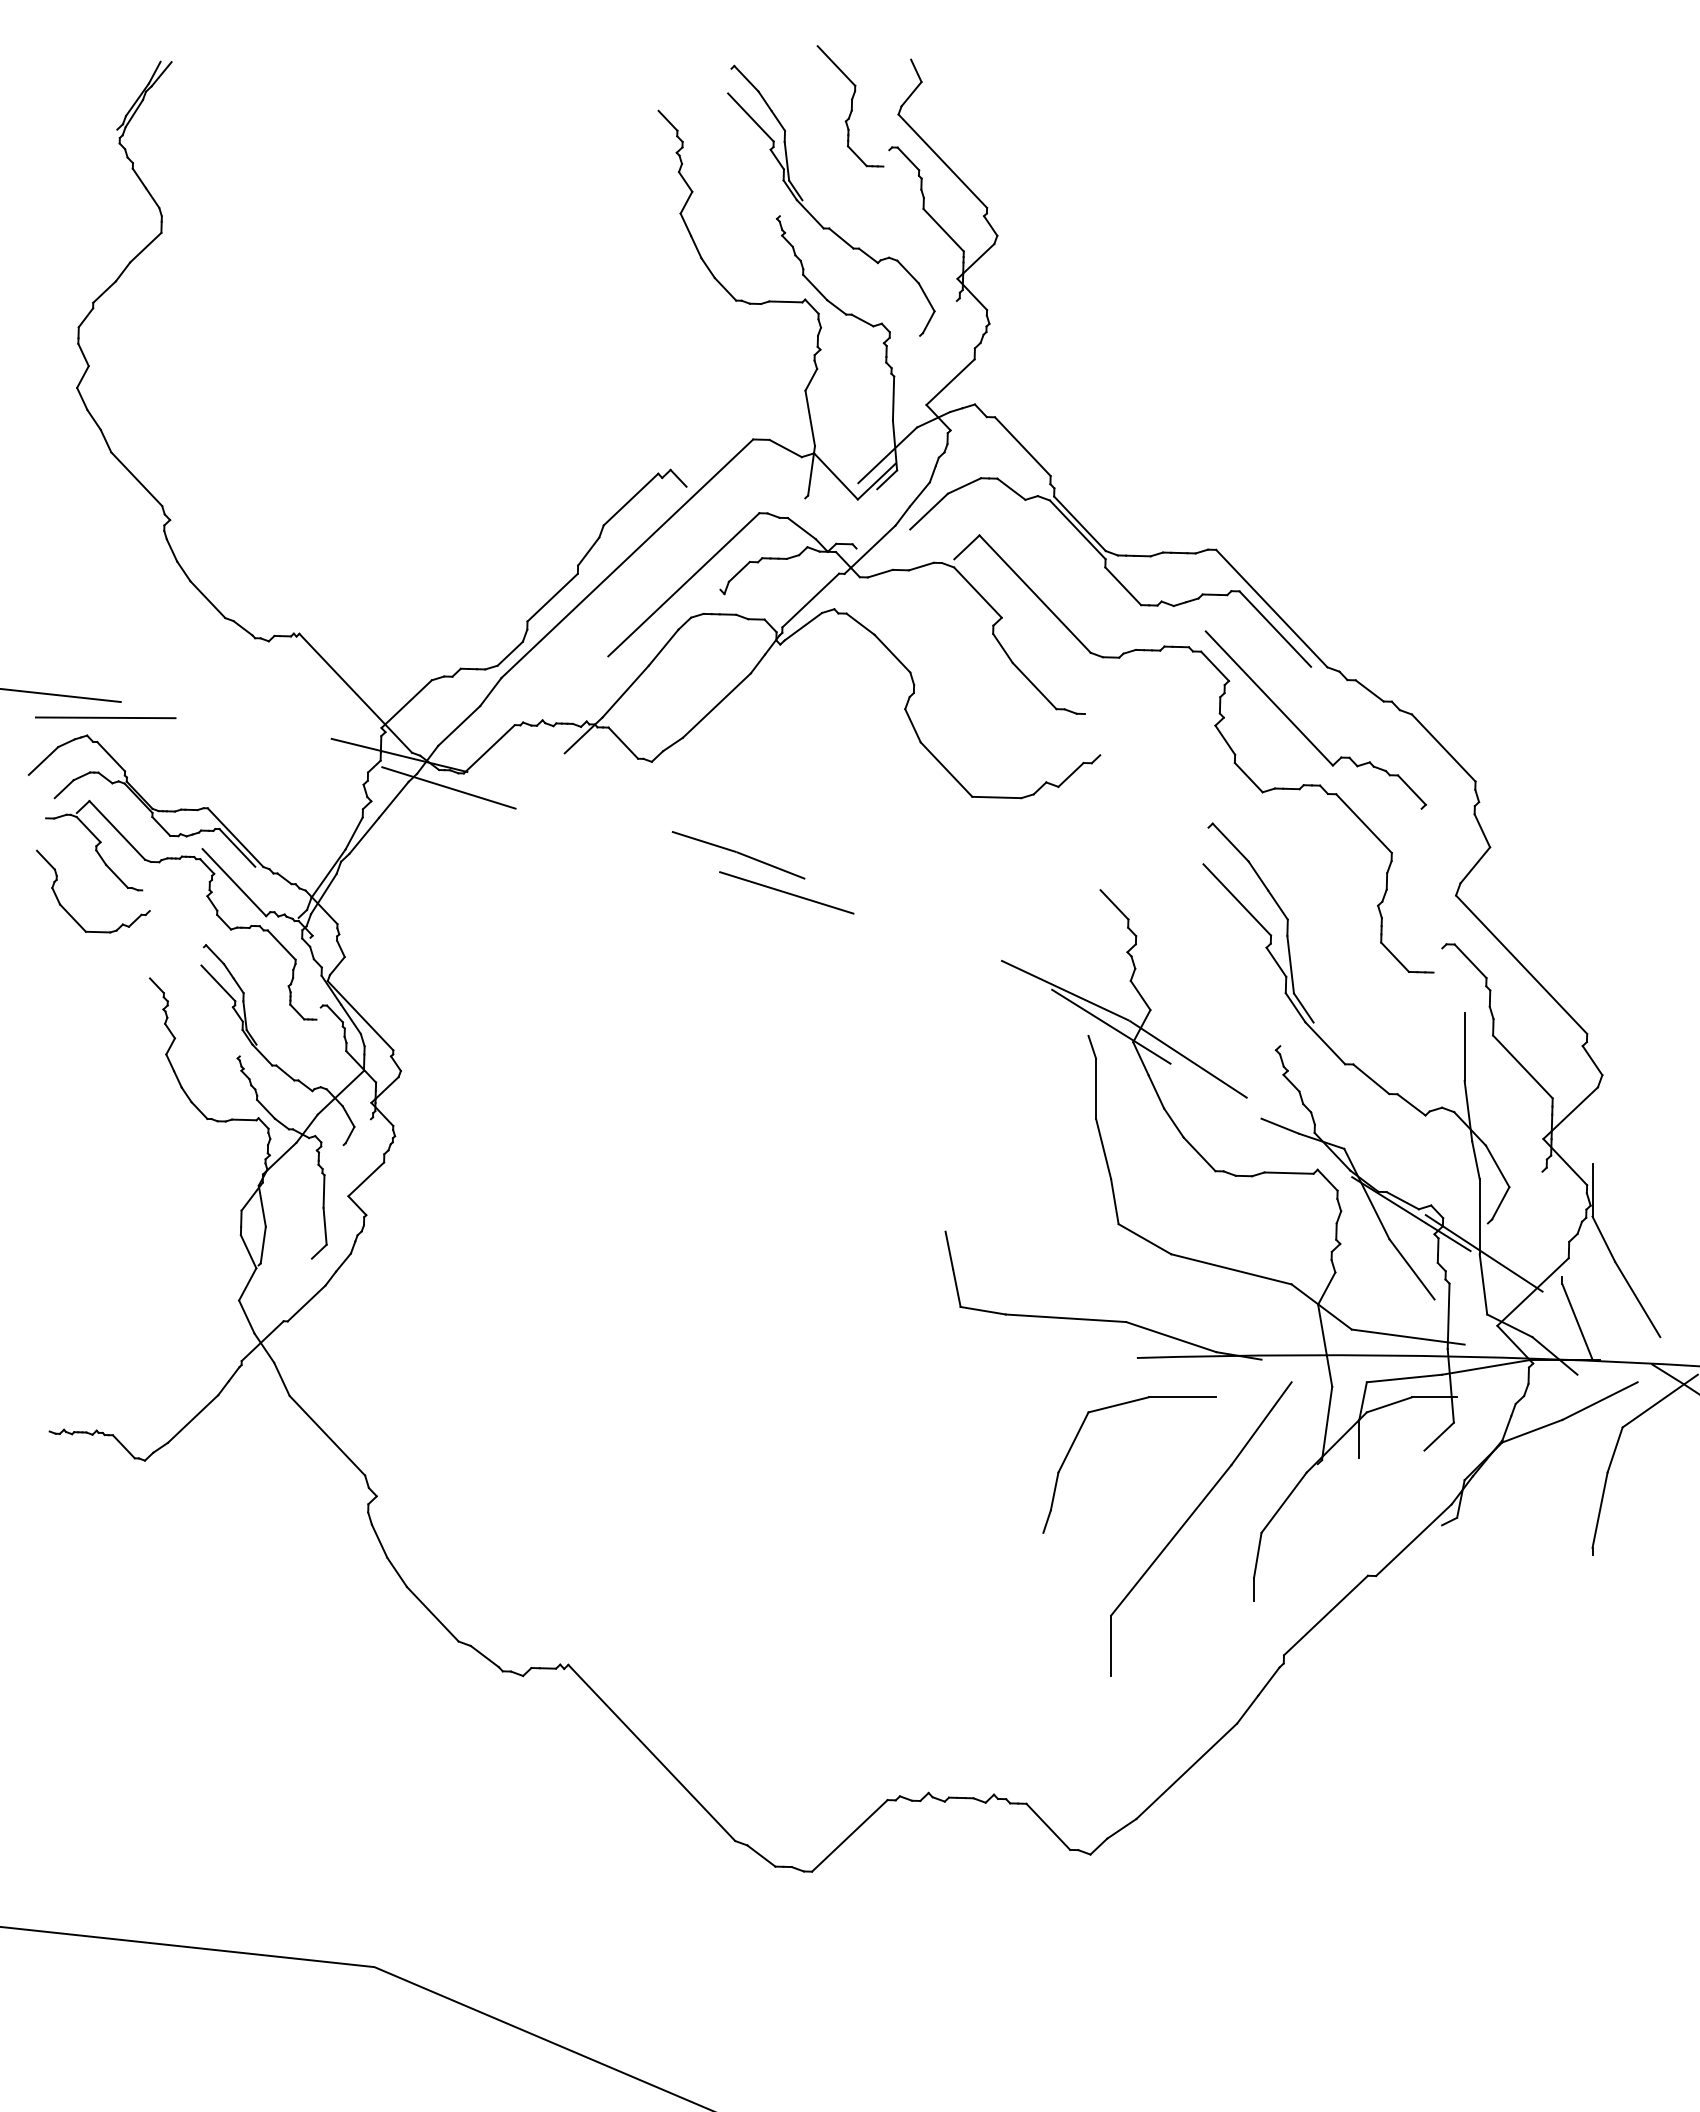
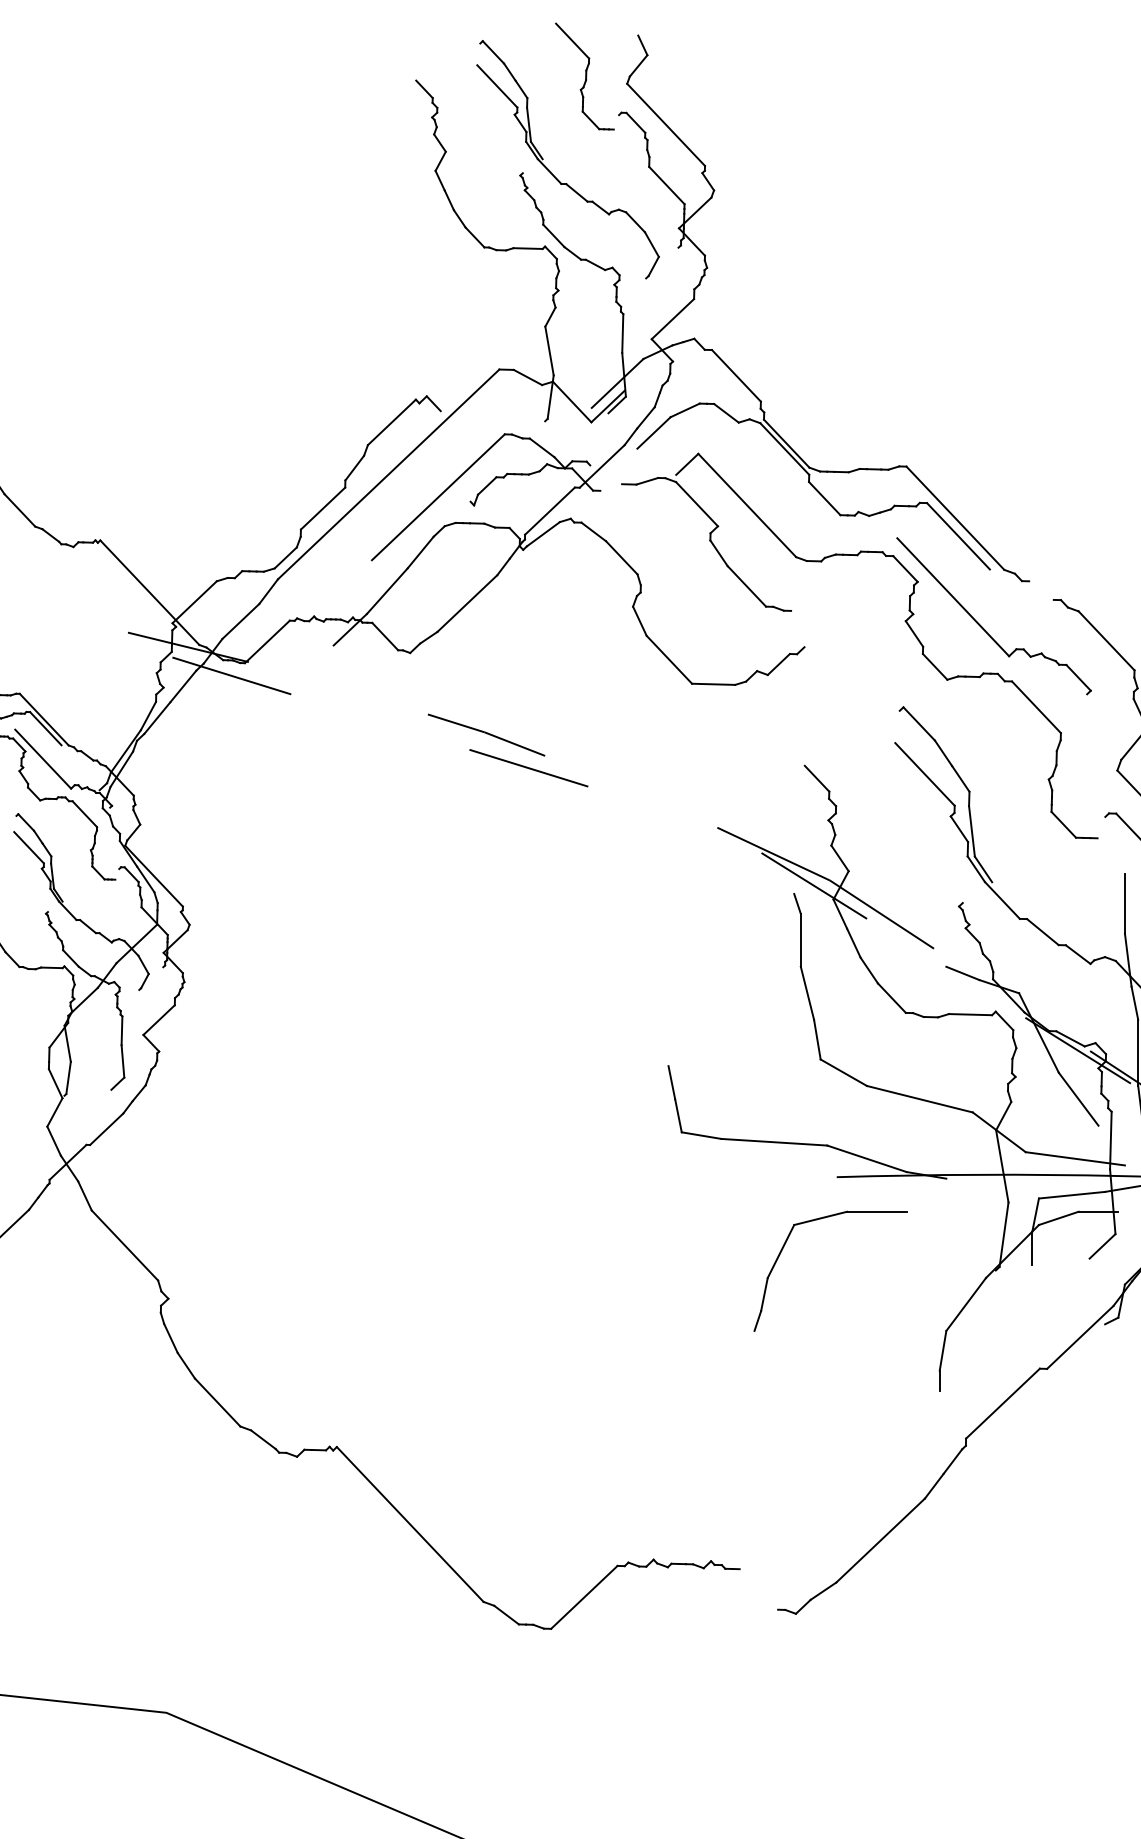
line: (880, 573) -> (611, 487), removed
line: (1369, 690) -> (1041, 590), removed
part: (1189, 1519) -> (883, 1319), removed
line: (1048, 1826) -> (759, 1589), removed

